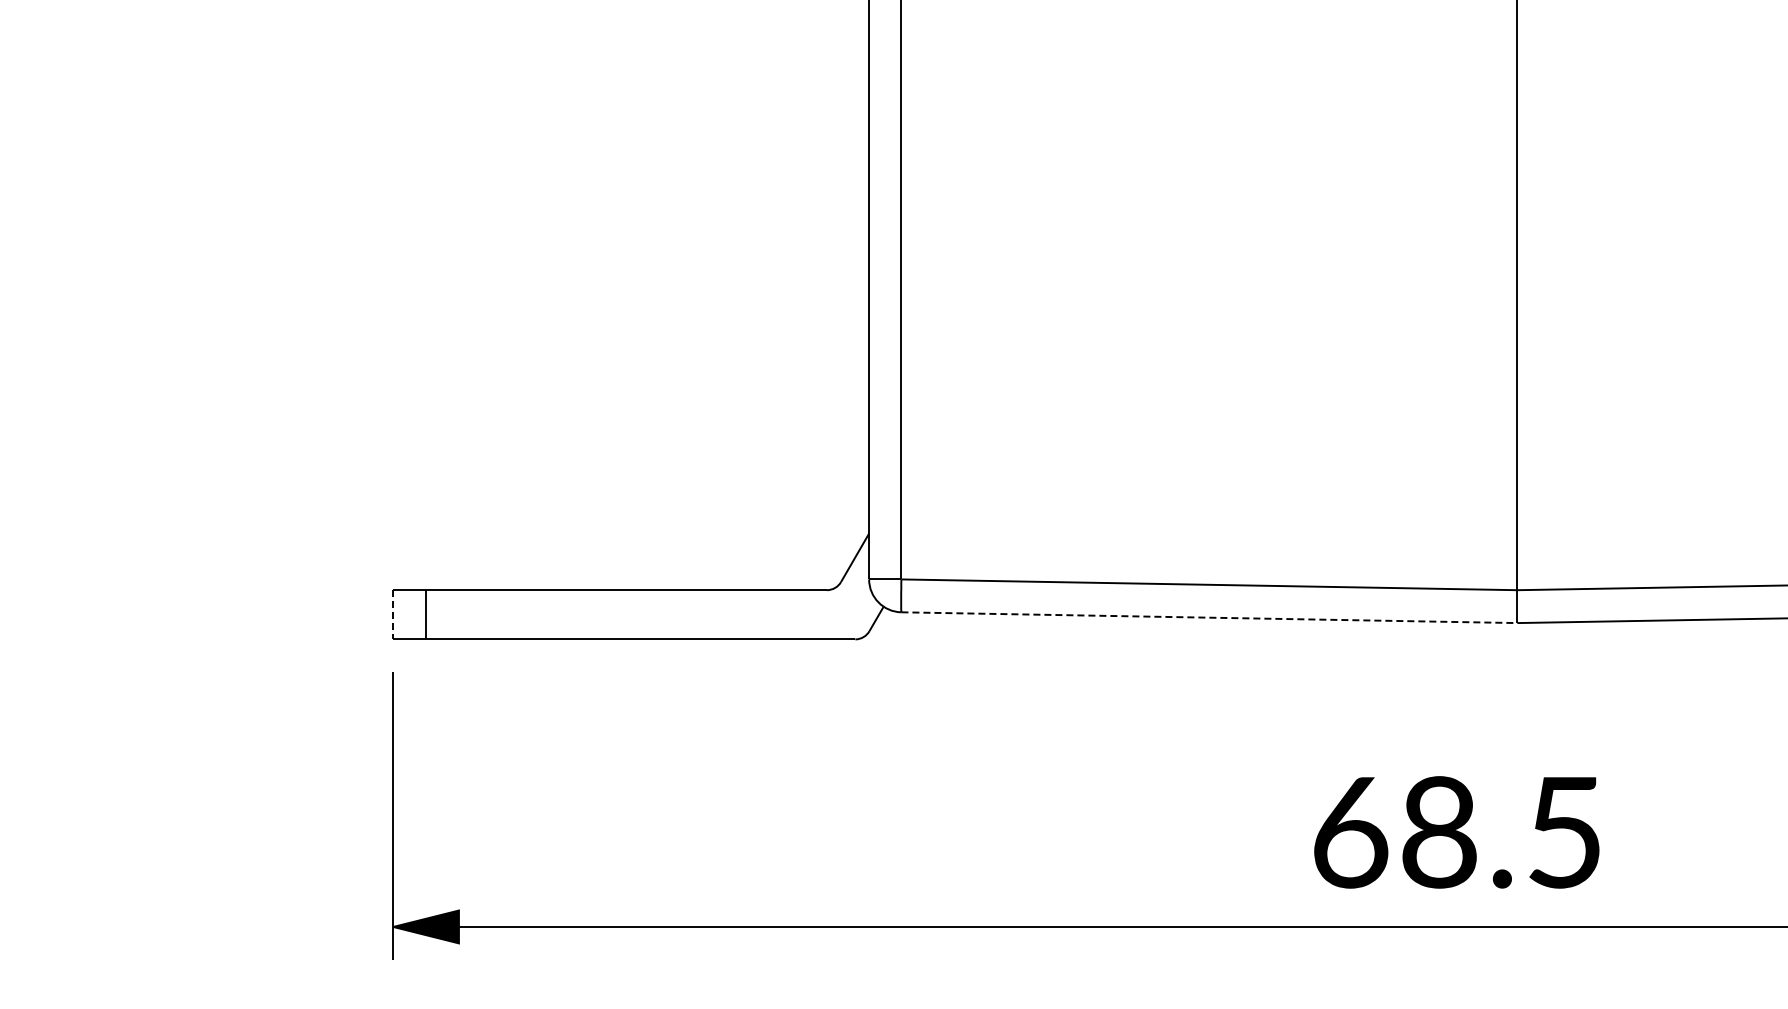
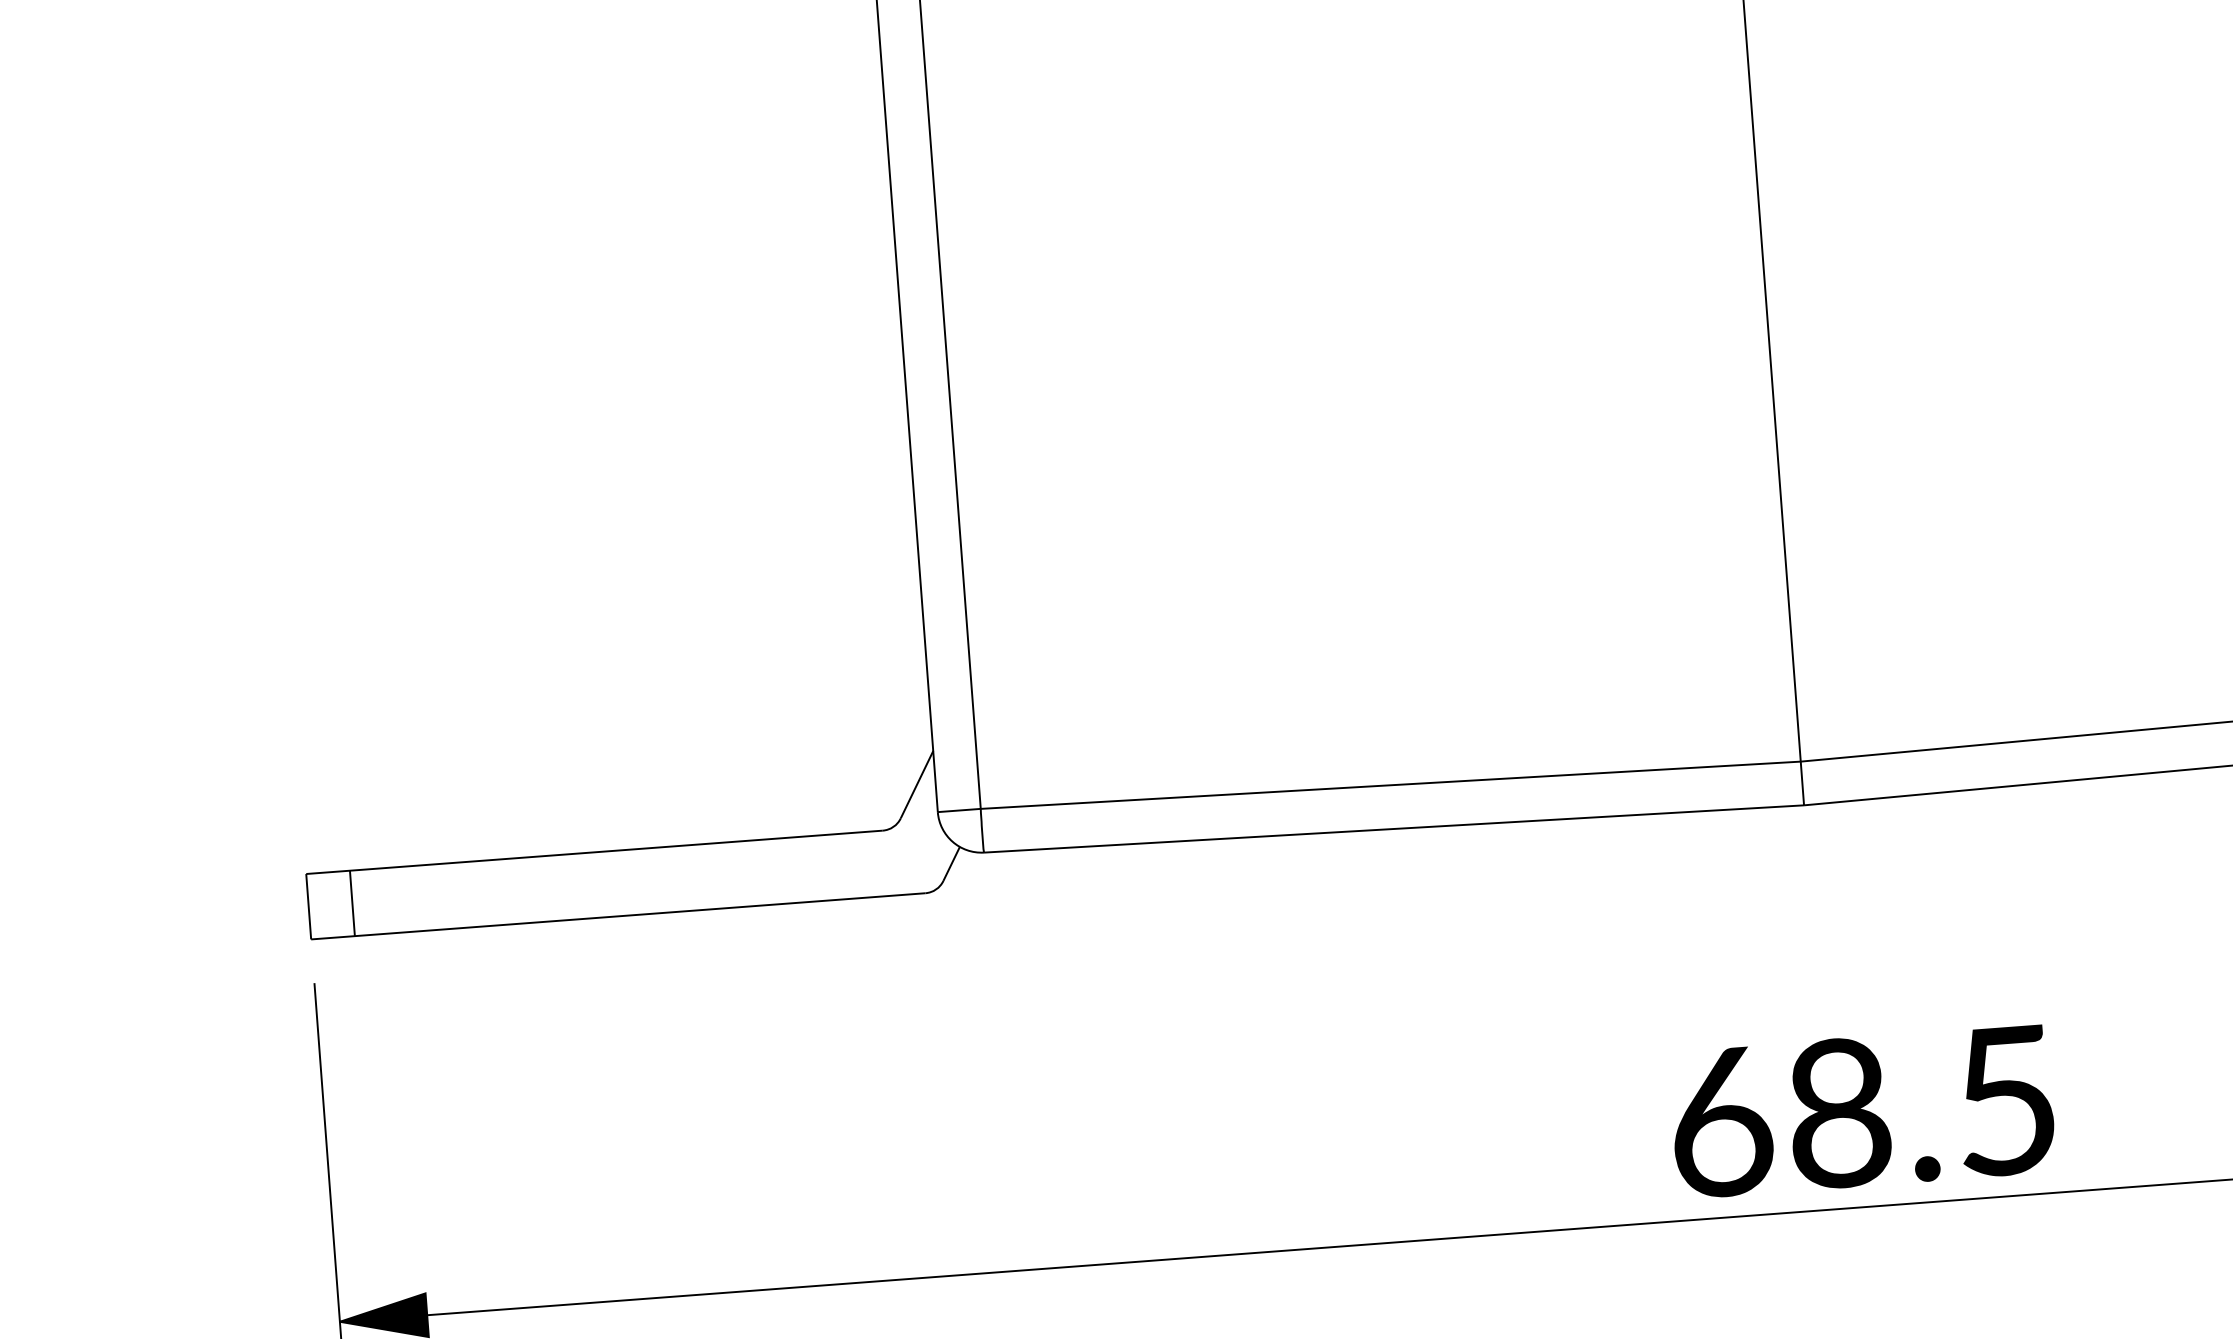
line: (393, 614) -> (308, 906), dashed -> solid
line: (1209, 617) -> (1394, 828), dashed -> solid
text: (1456, 832) -> (1862, 1111), moved

